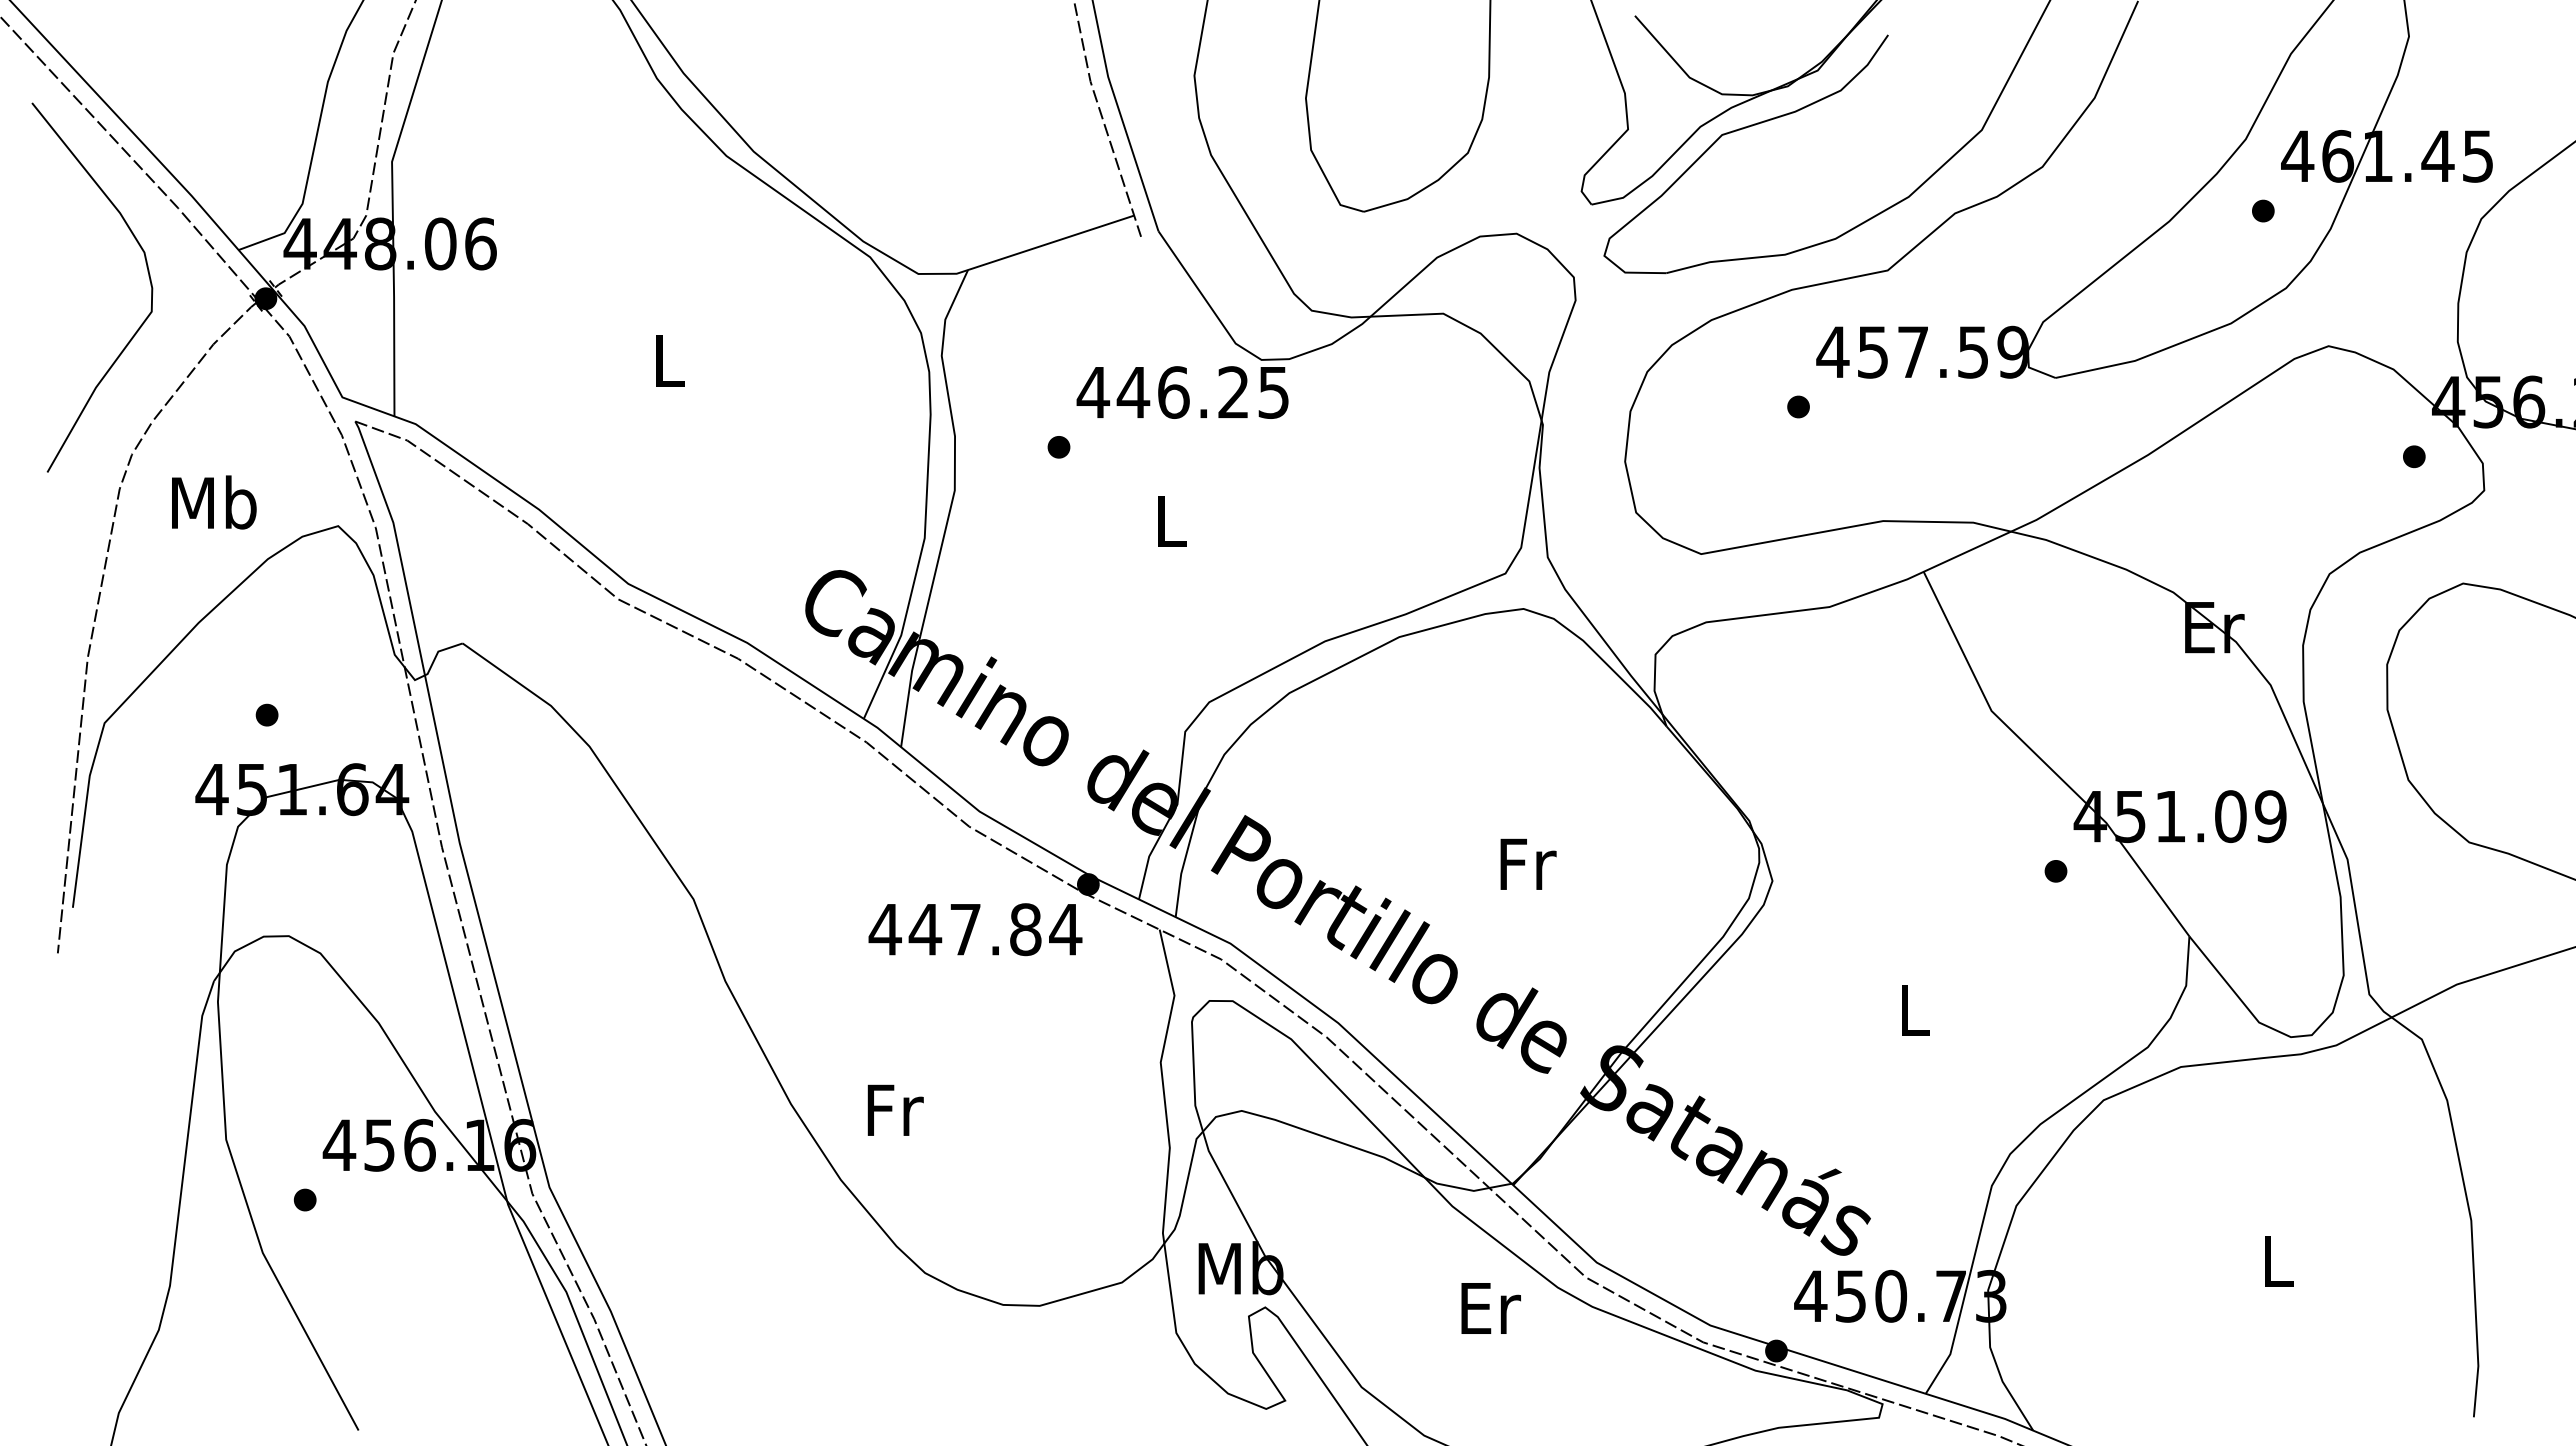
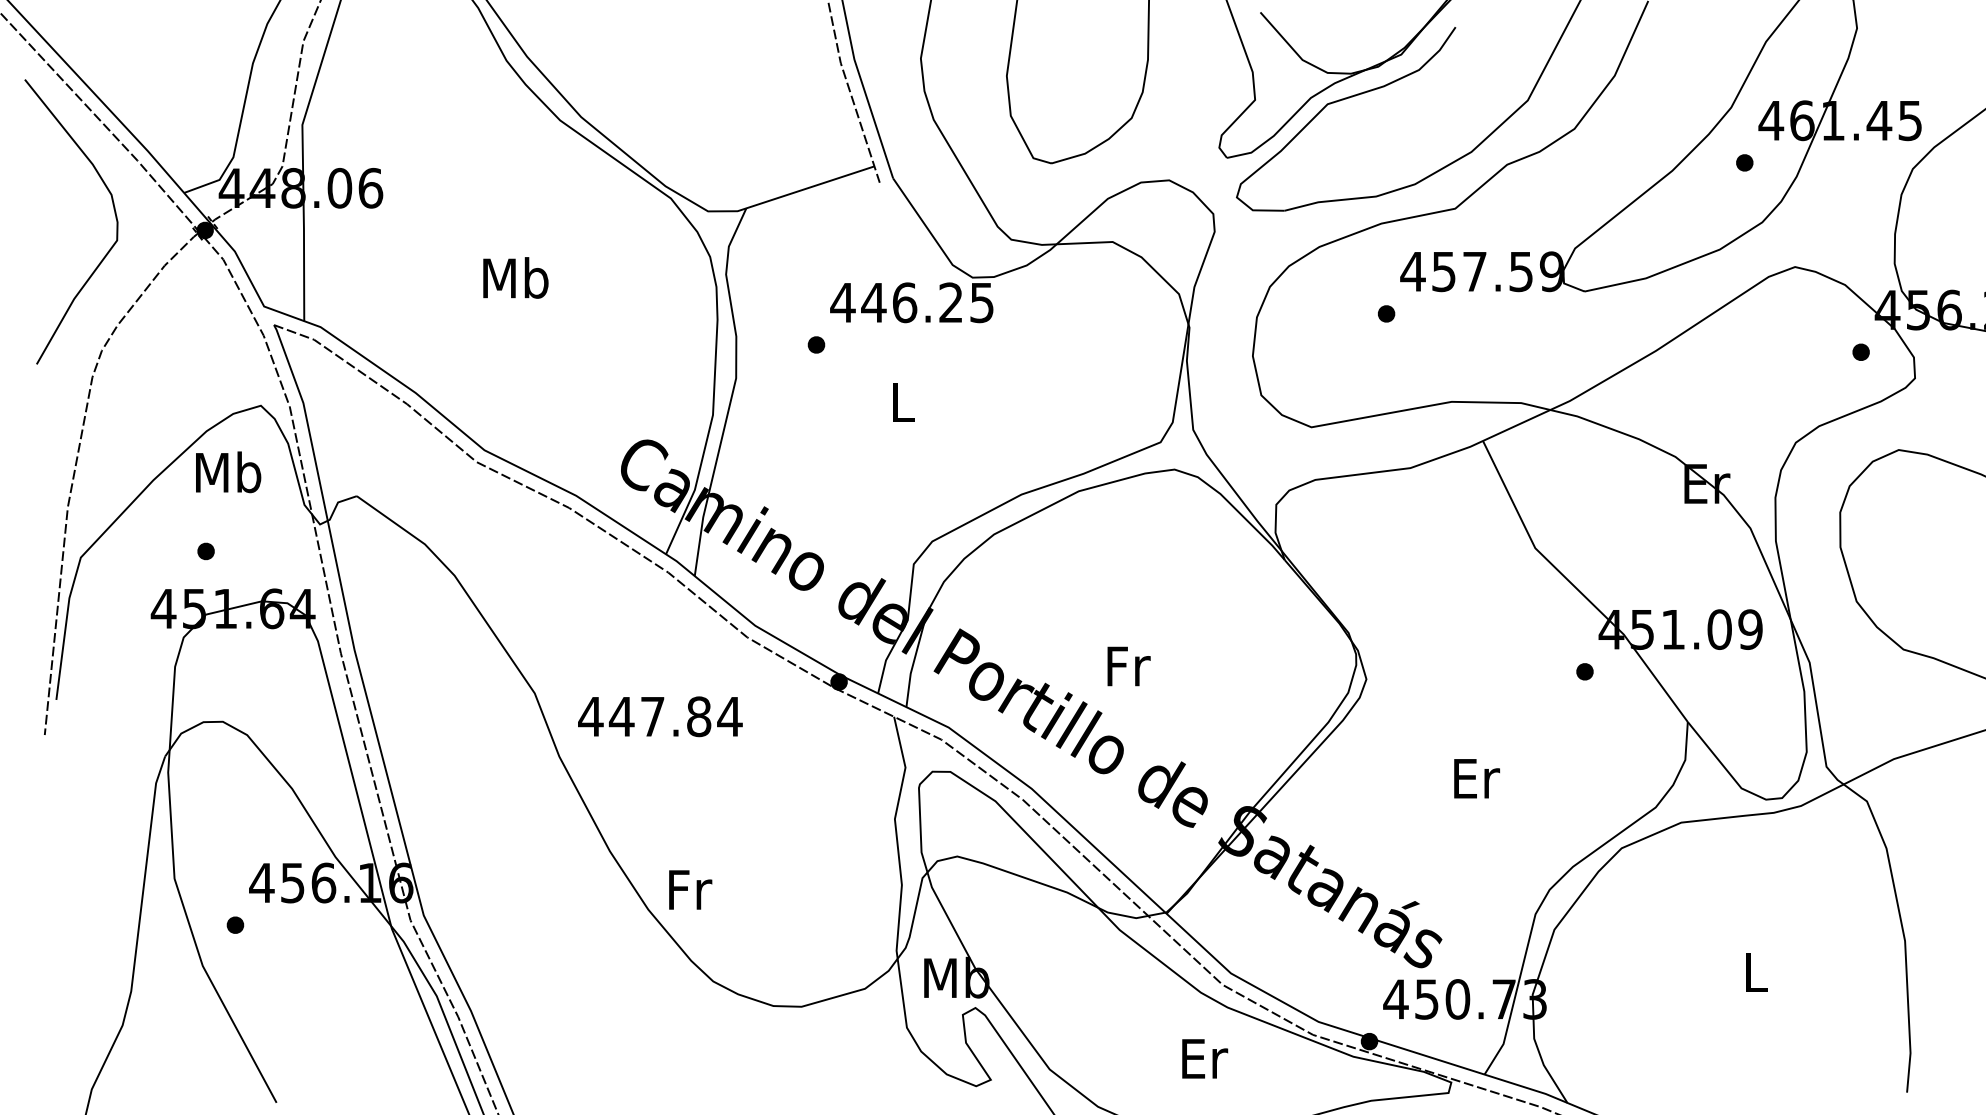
text: (668, 360) -> (515, 278), L -> Mb
text: (214, 502) -> (228, 472), moved
text: (1528, 863) -> (1129, 665), moved
text: (975, 929) -> (660, 716), moved
text: (1915, 1009) -> (1476, 778), L -> Er
text: (895, 1109) -> (690, 889), moved
text: (1490, 1308) -> (1204, 1058), moved

